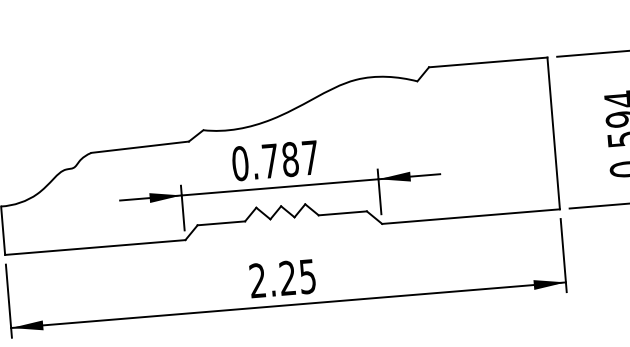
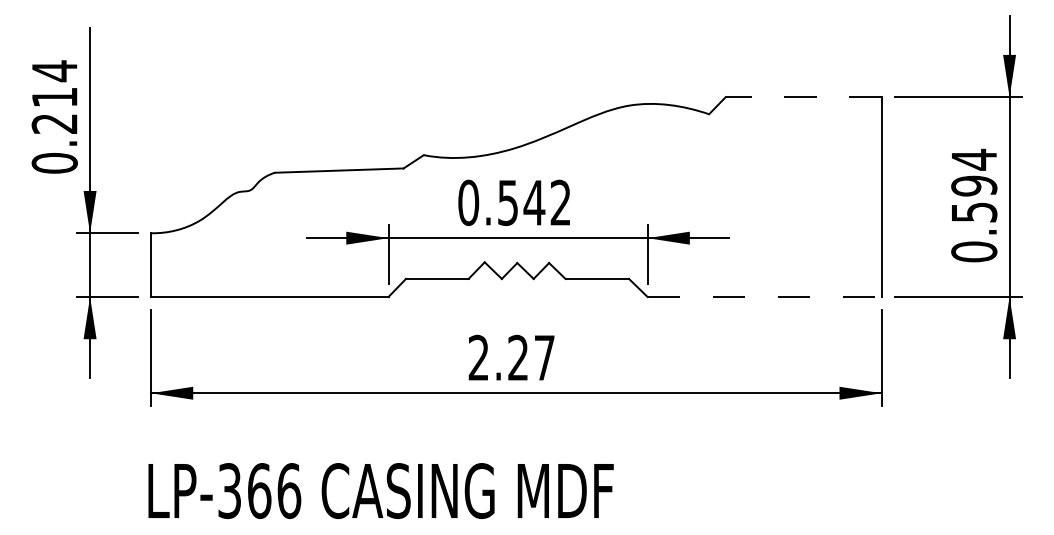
line: (488, 62) -> (803, 97), solid -> dashed
text: (290, 159) -> (534, 202), 0.787 -> 0.542
line: (471, 216) -> (765, 296), solid -> dashed
text: (307, 277) -> (544, 358), 2.25 -> 2.27

